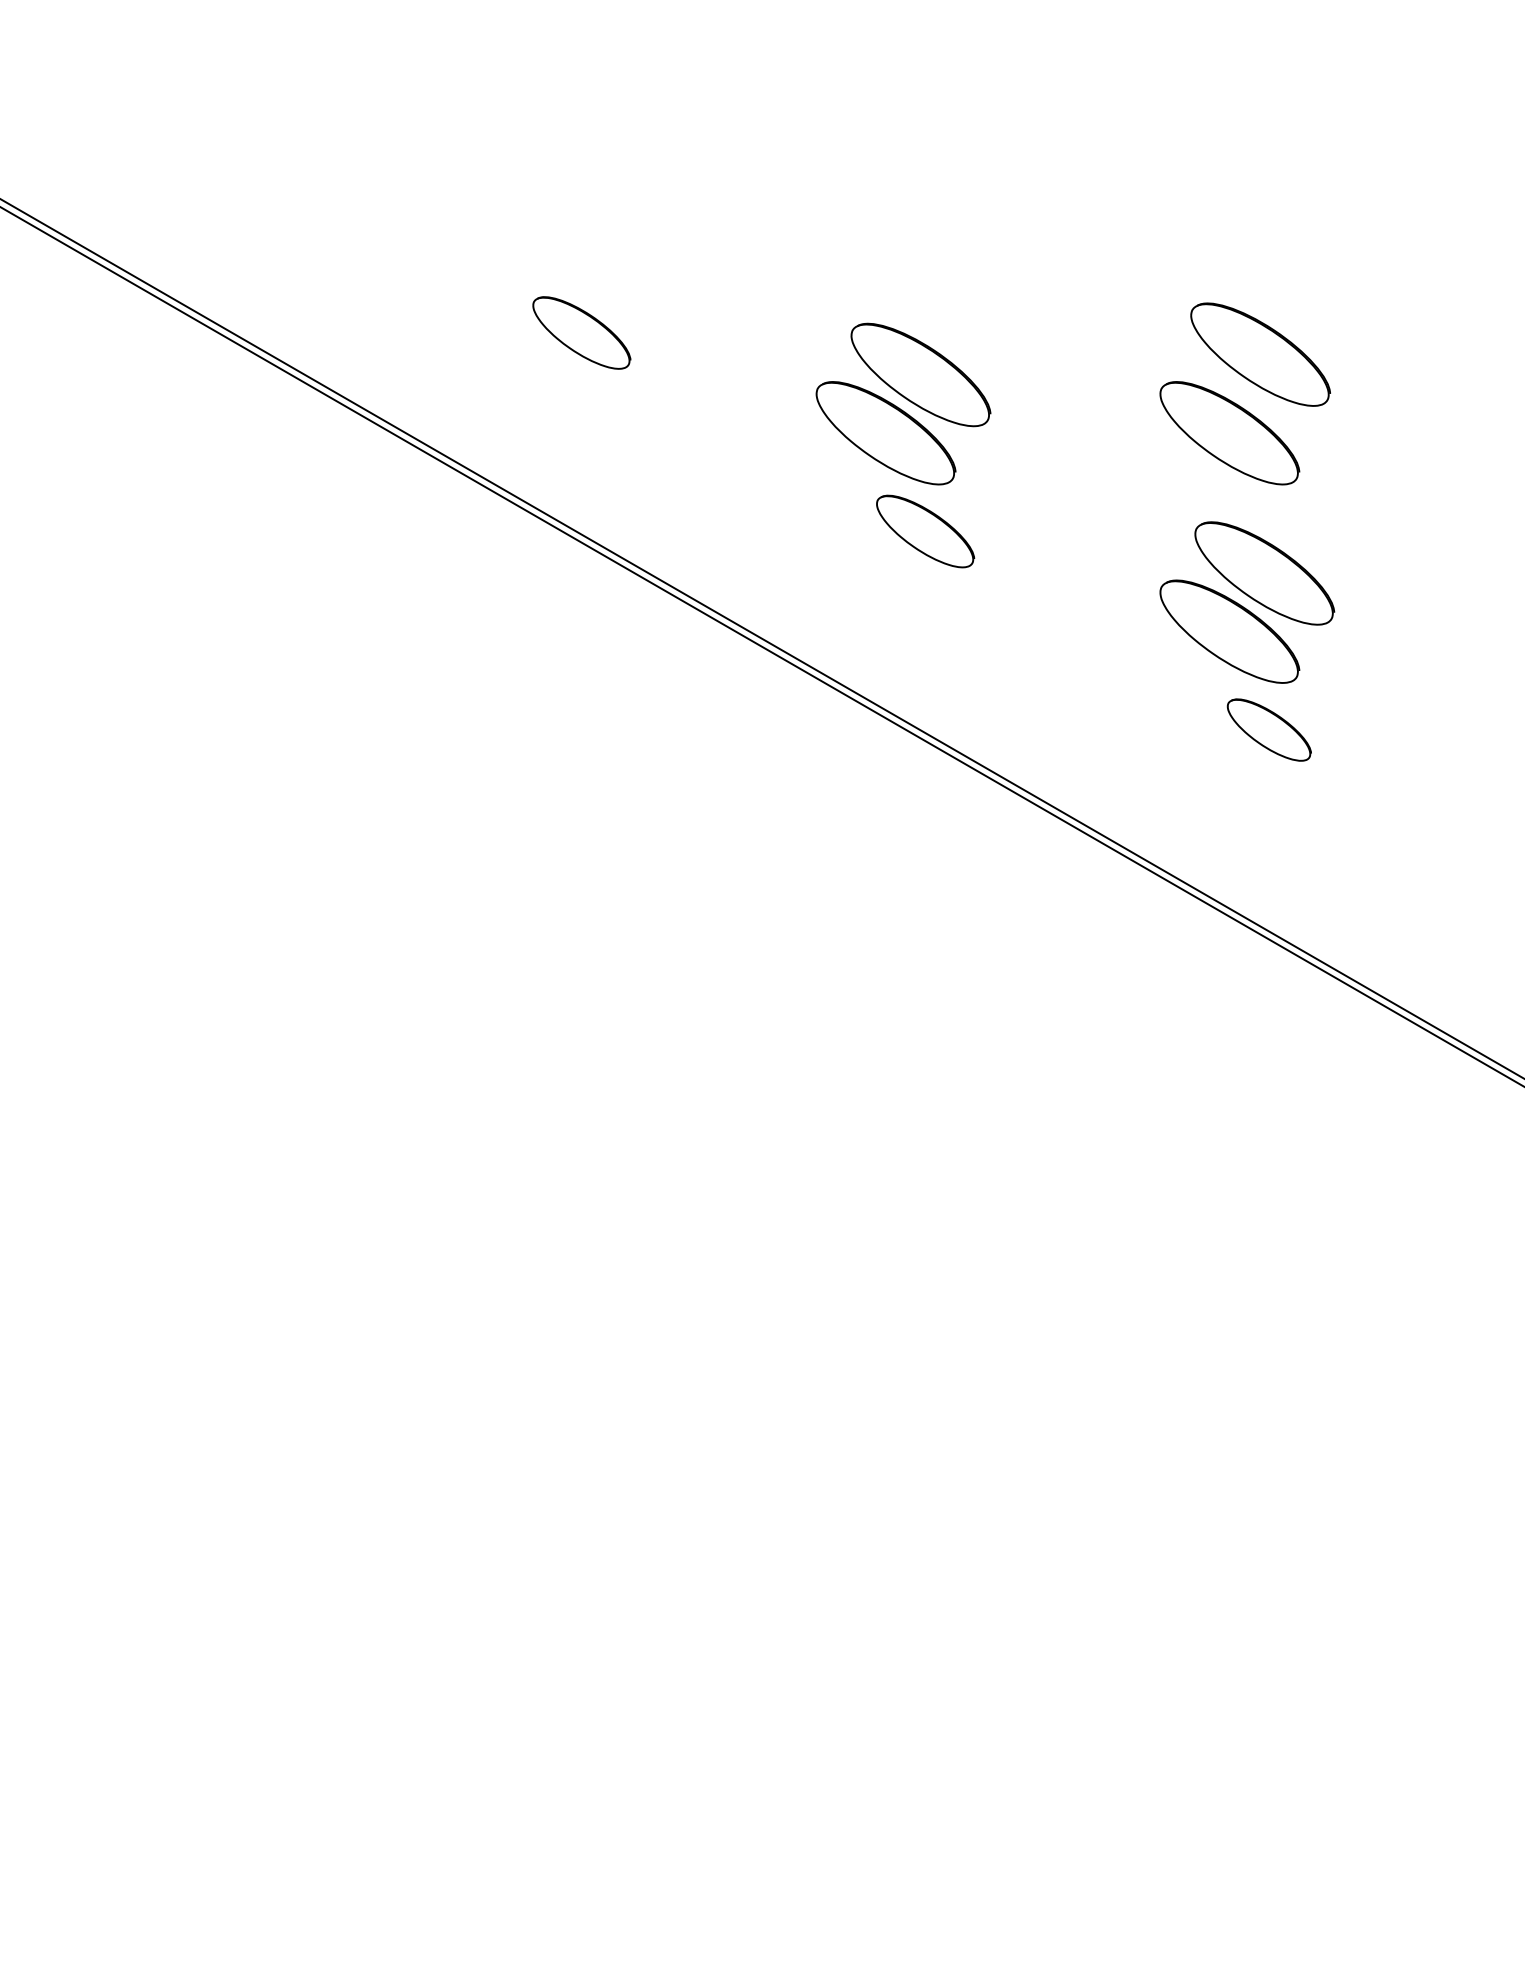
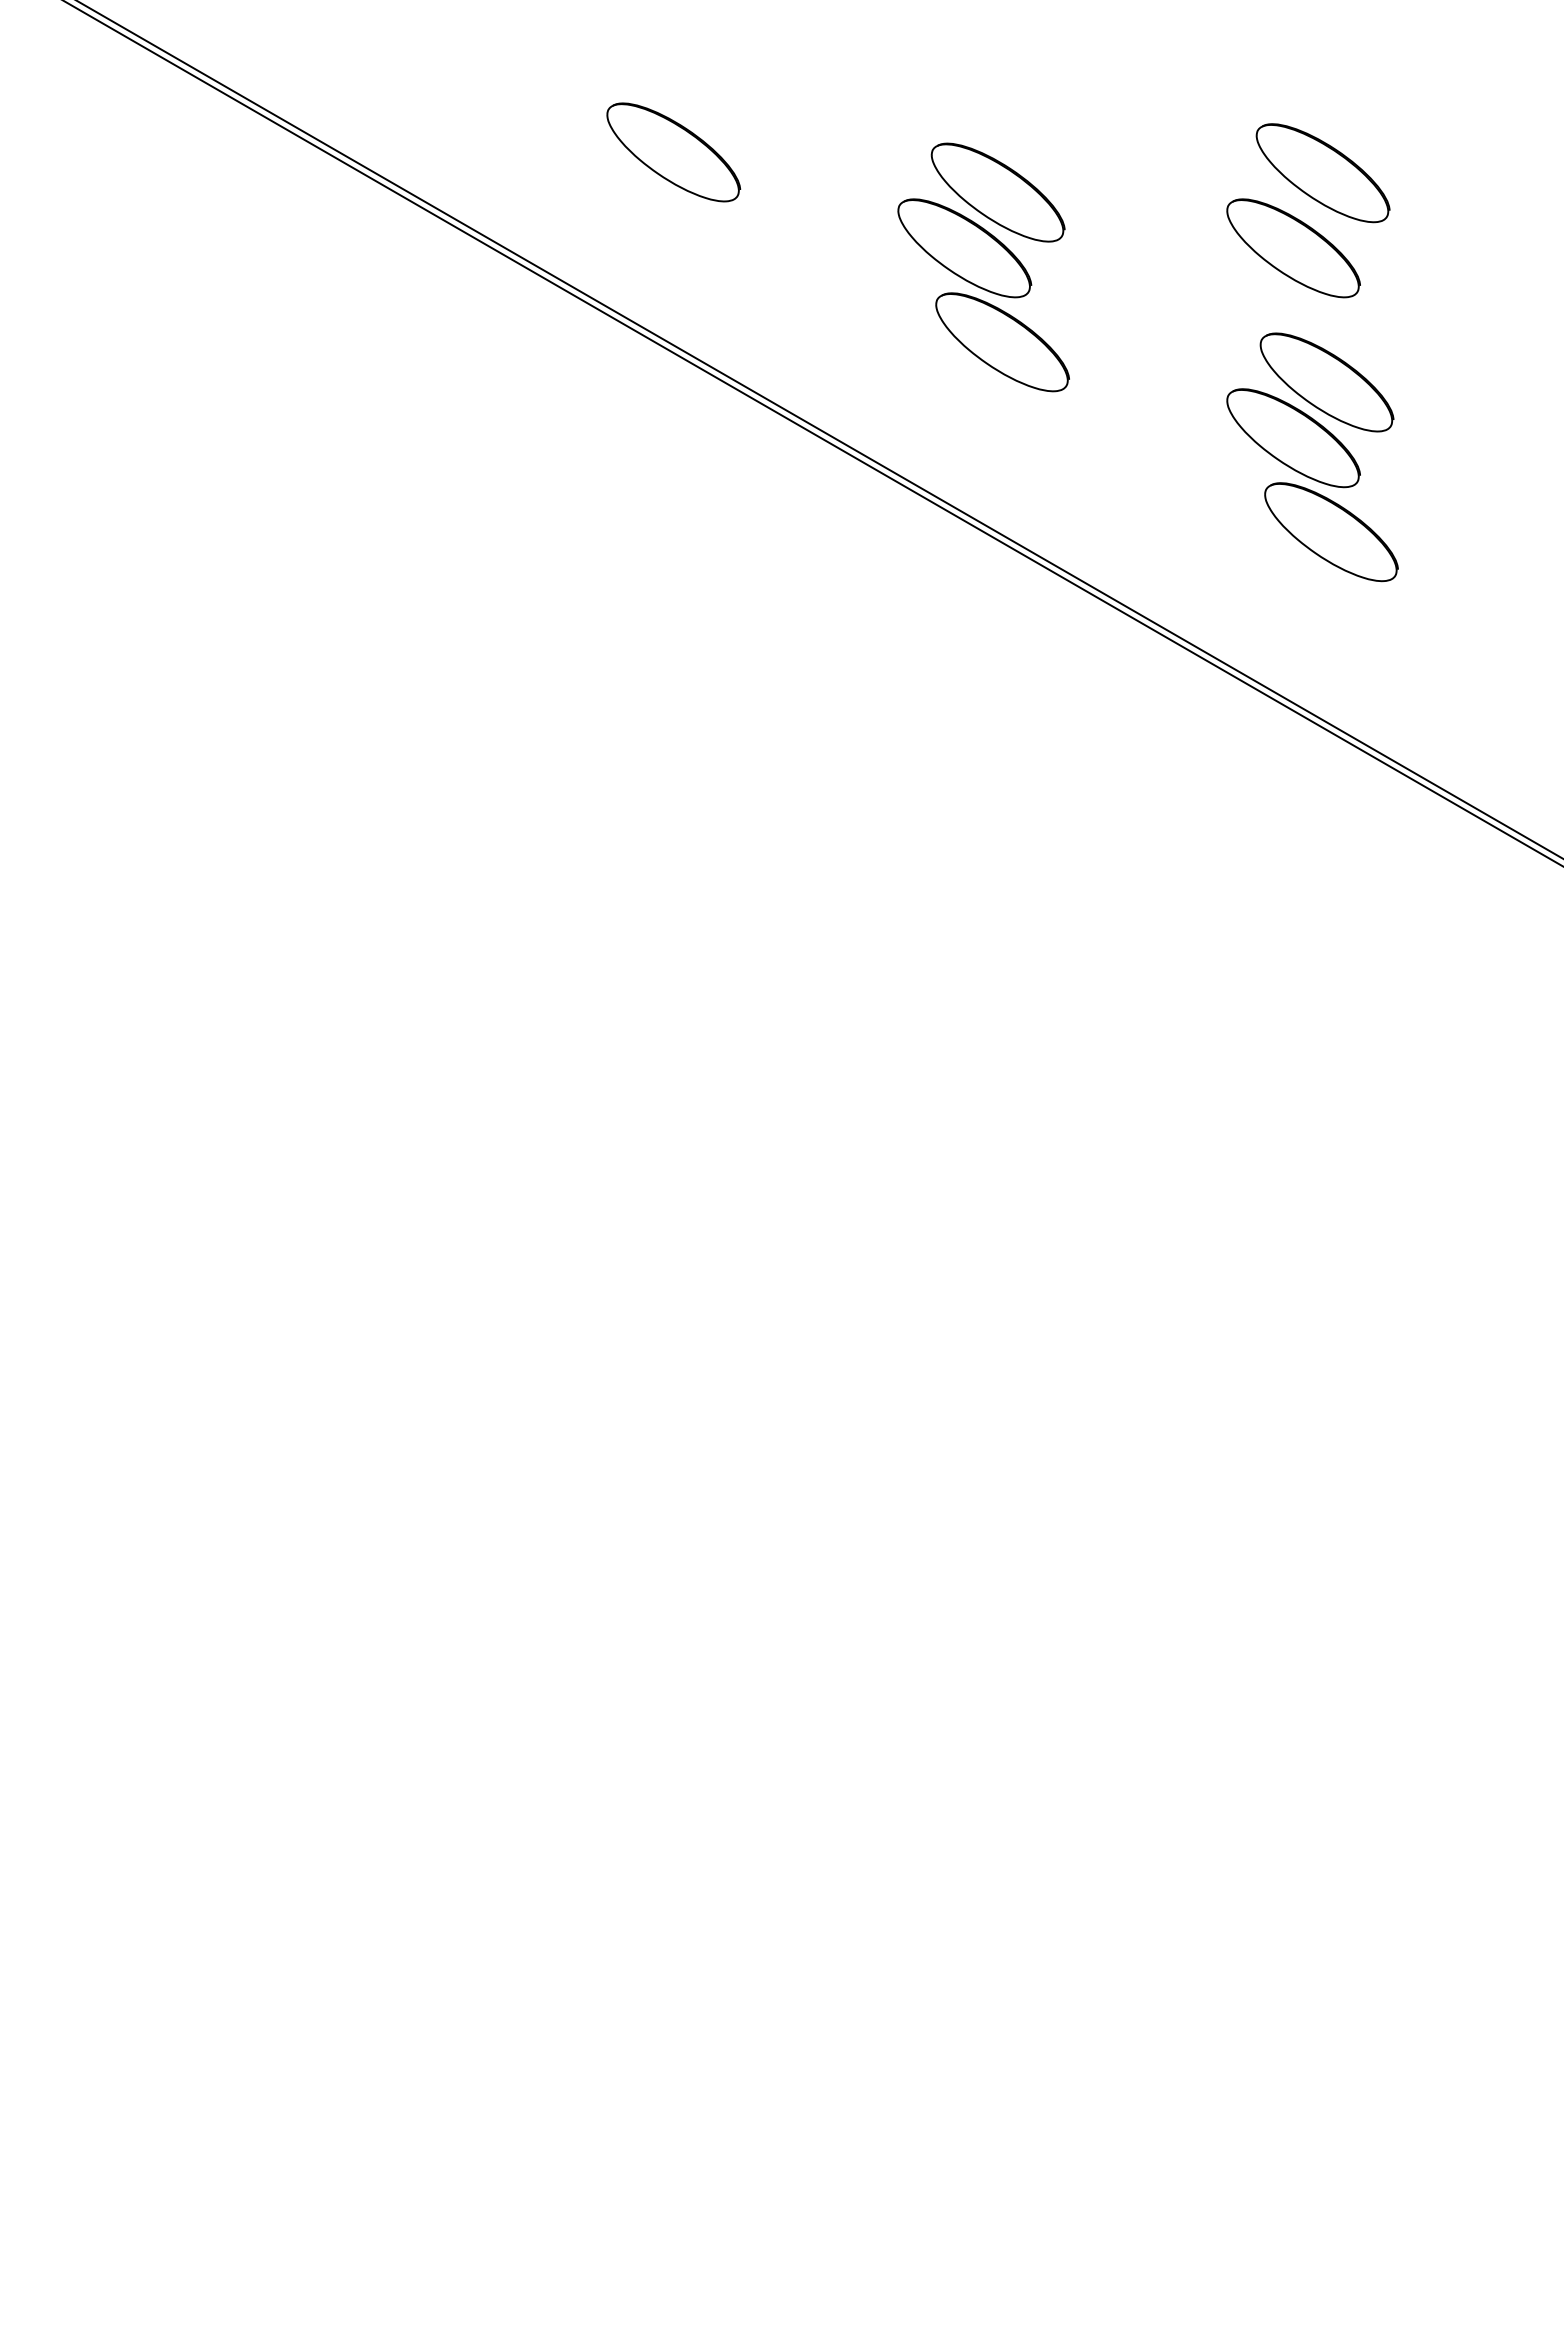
part: (581, 333) -> (673, 152), size x1.43
part: (925, 531) -> (1002, 342), size x1.43
part: (1269, 730) -> (1331, 532), size x1.67

